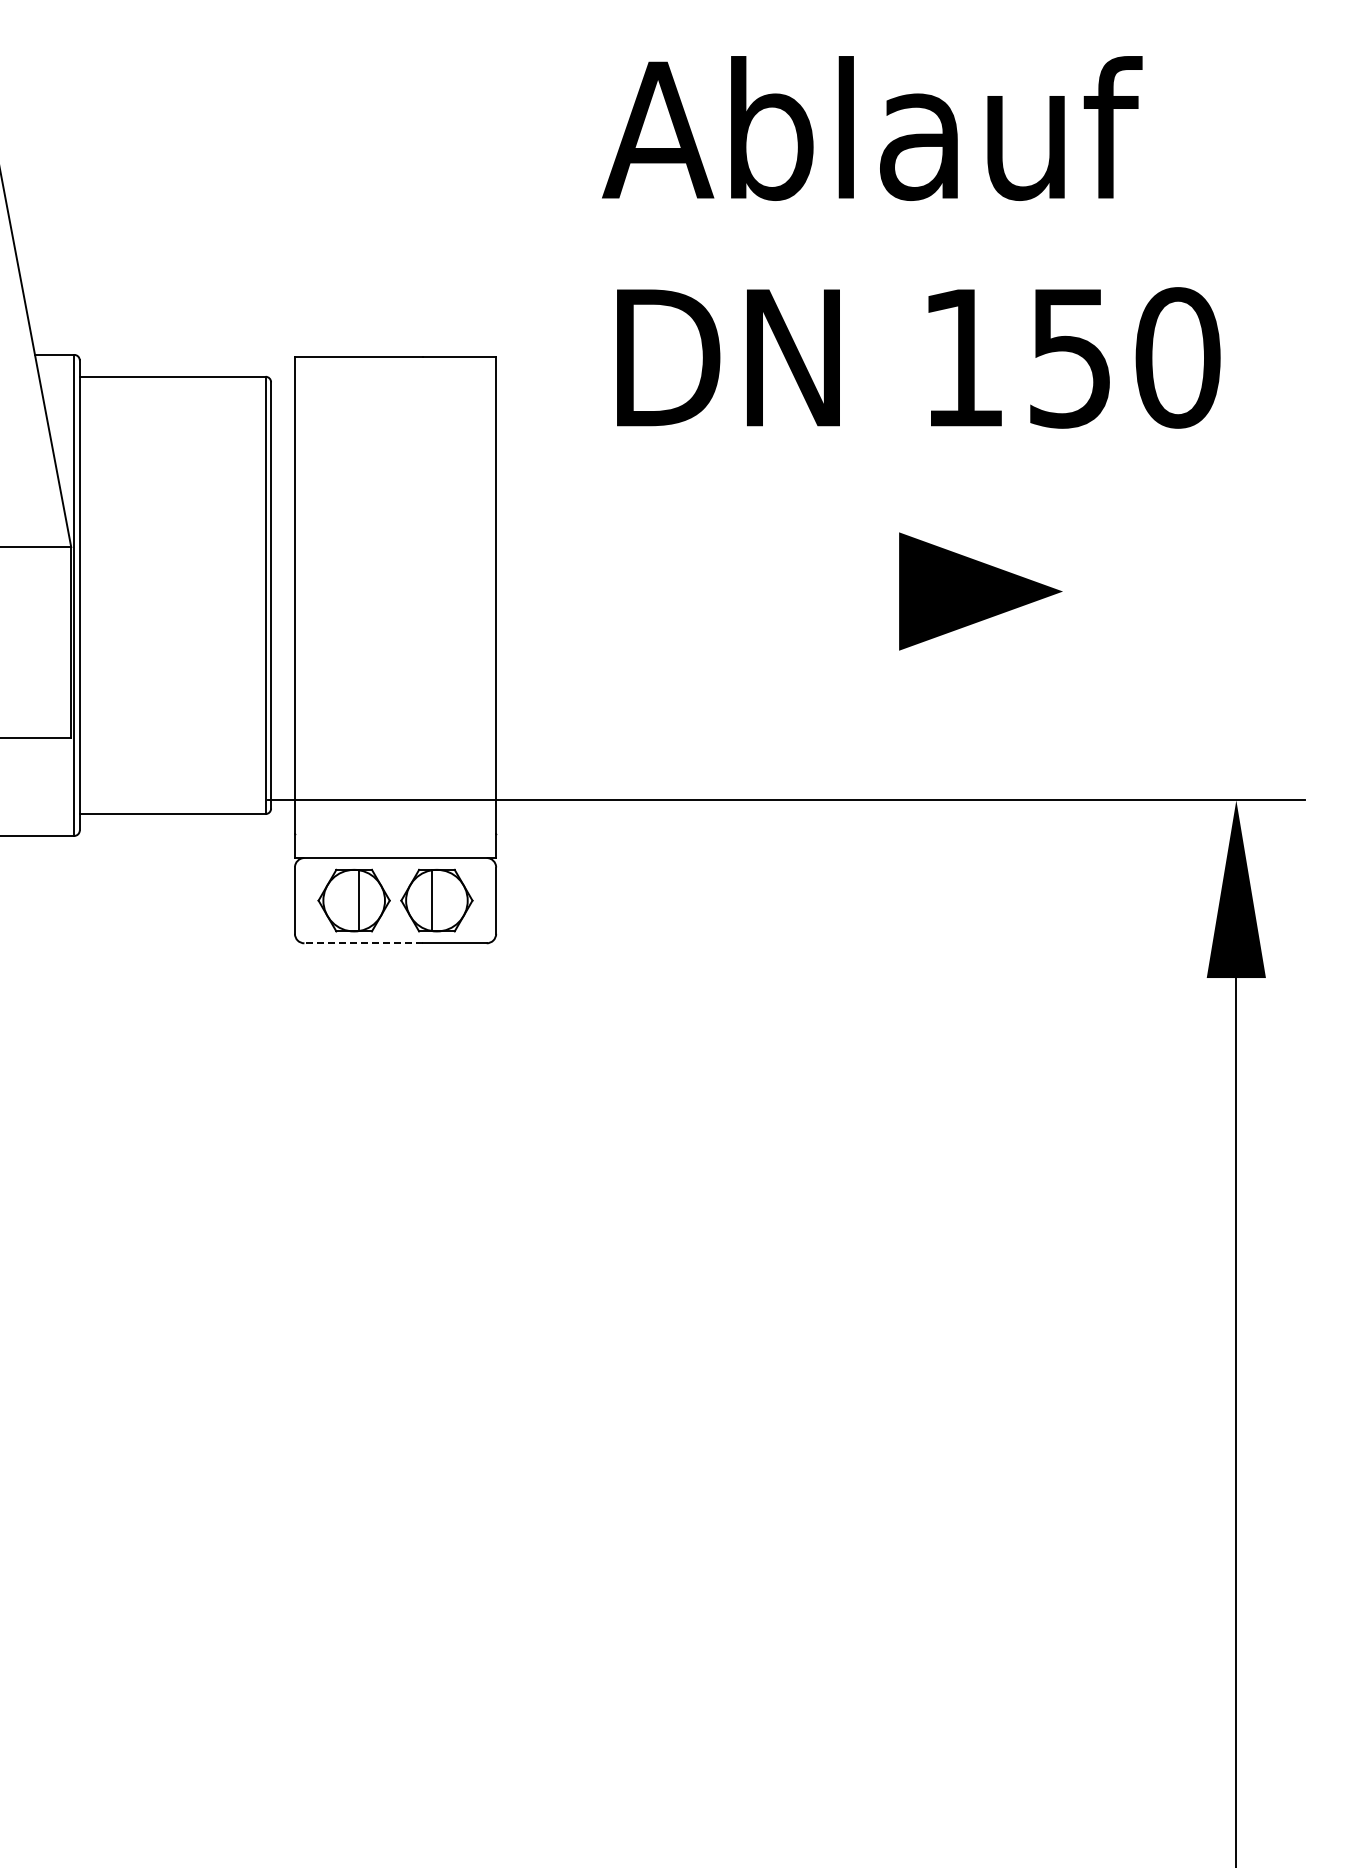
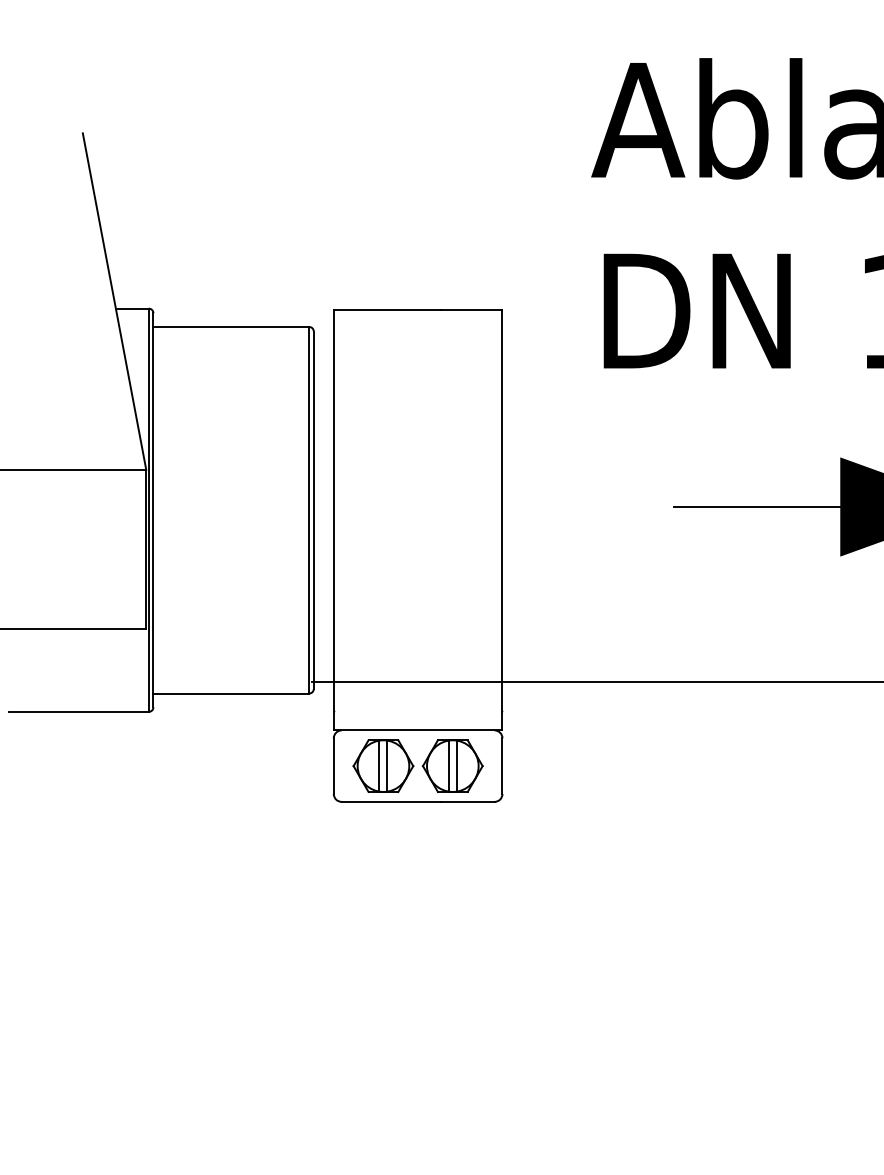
line: (800, 591) -> (757, 506), added
line: (349, 900) -> (379, 766), added
line: (441, 900) -> (456, 766), added
line: (363, 943) -> (391, 802), dashed -> solid

